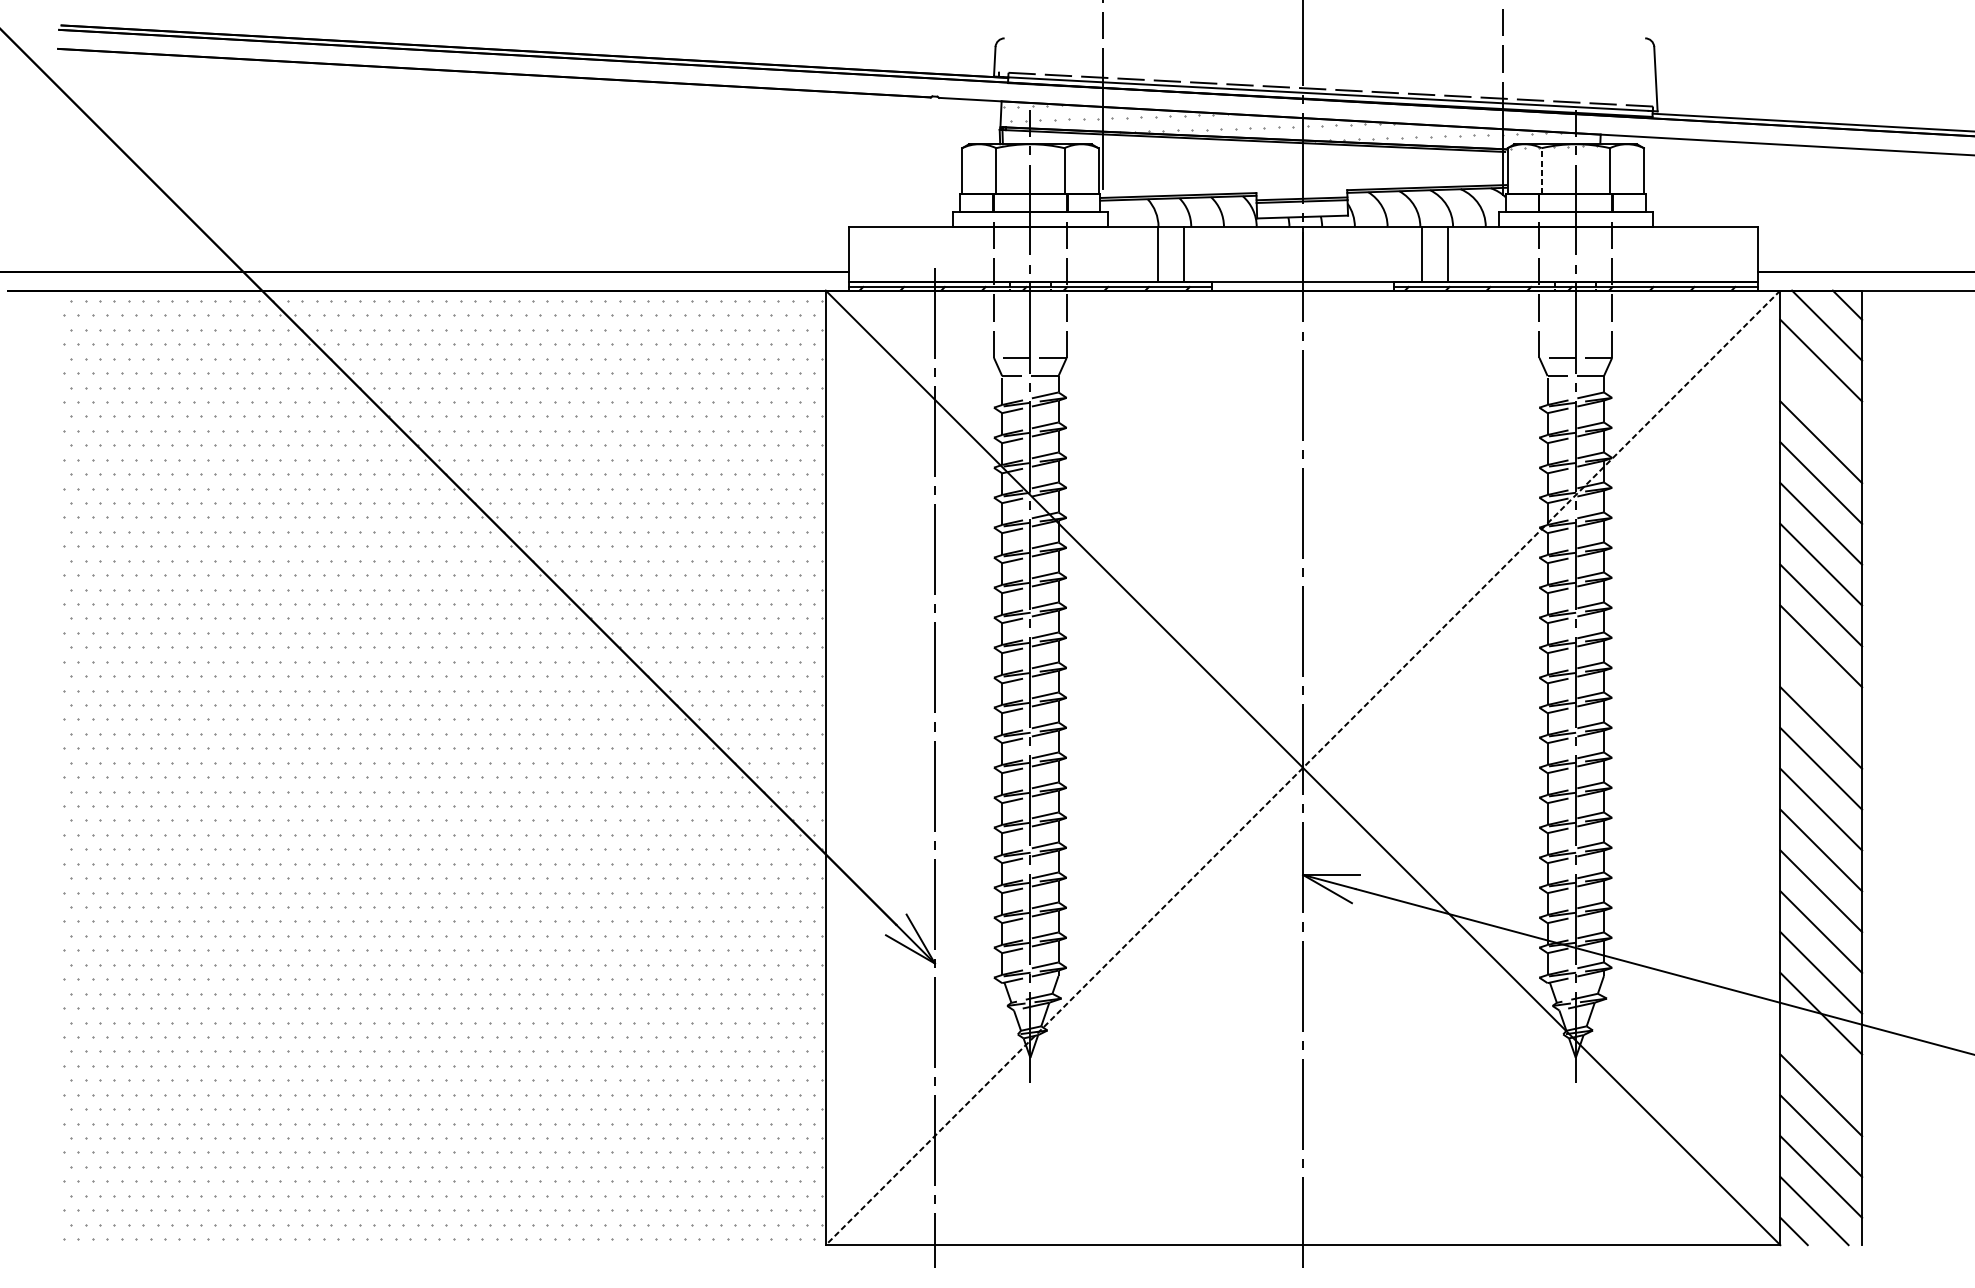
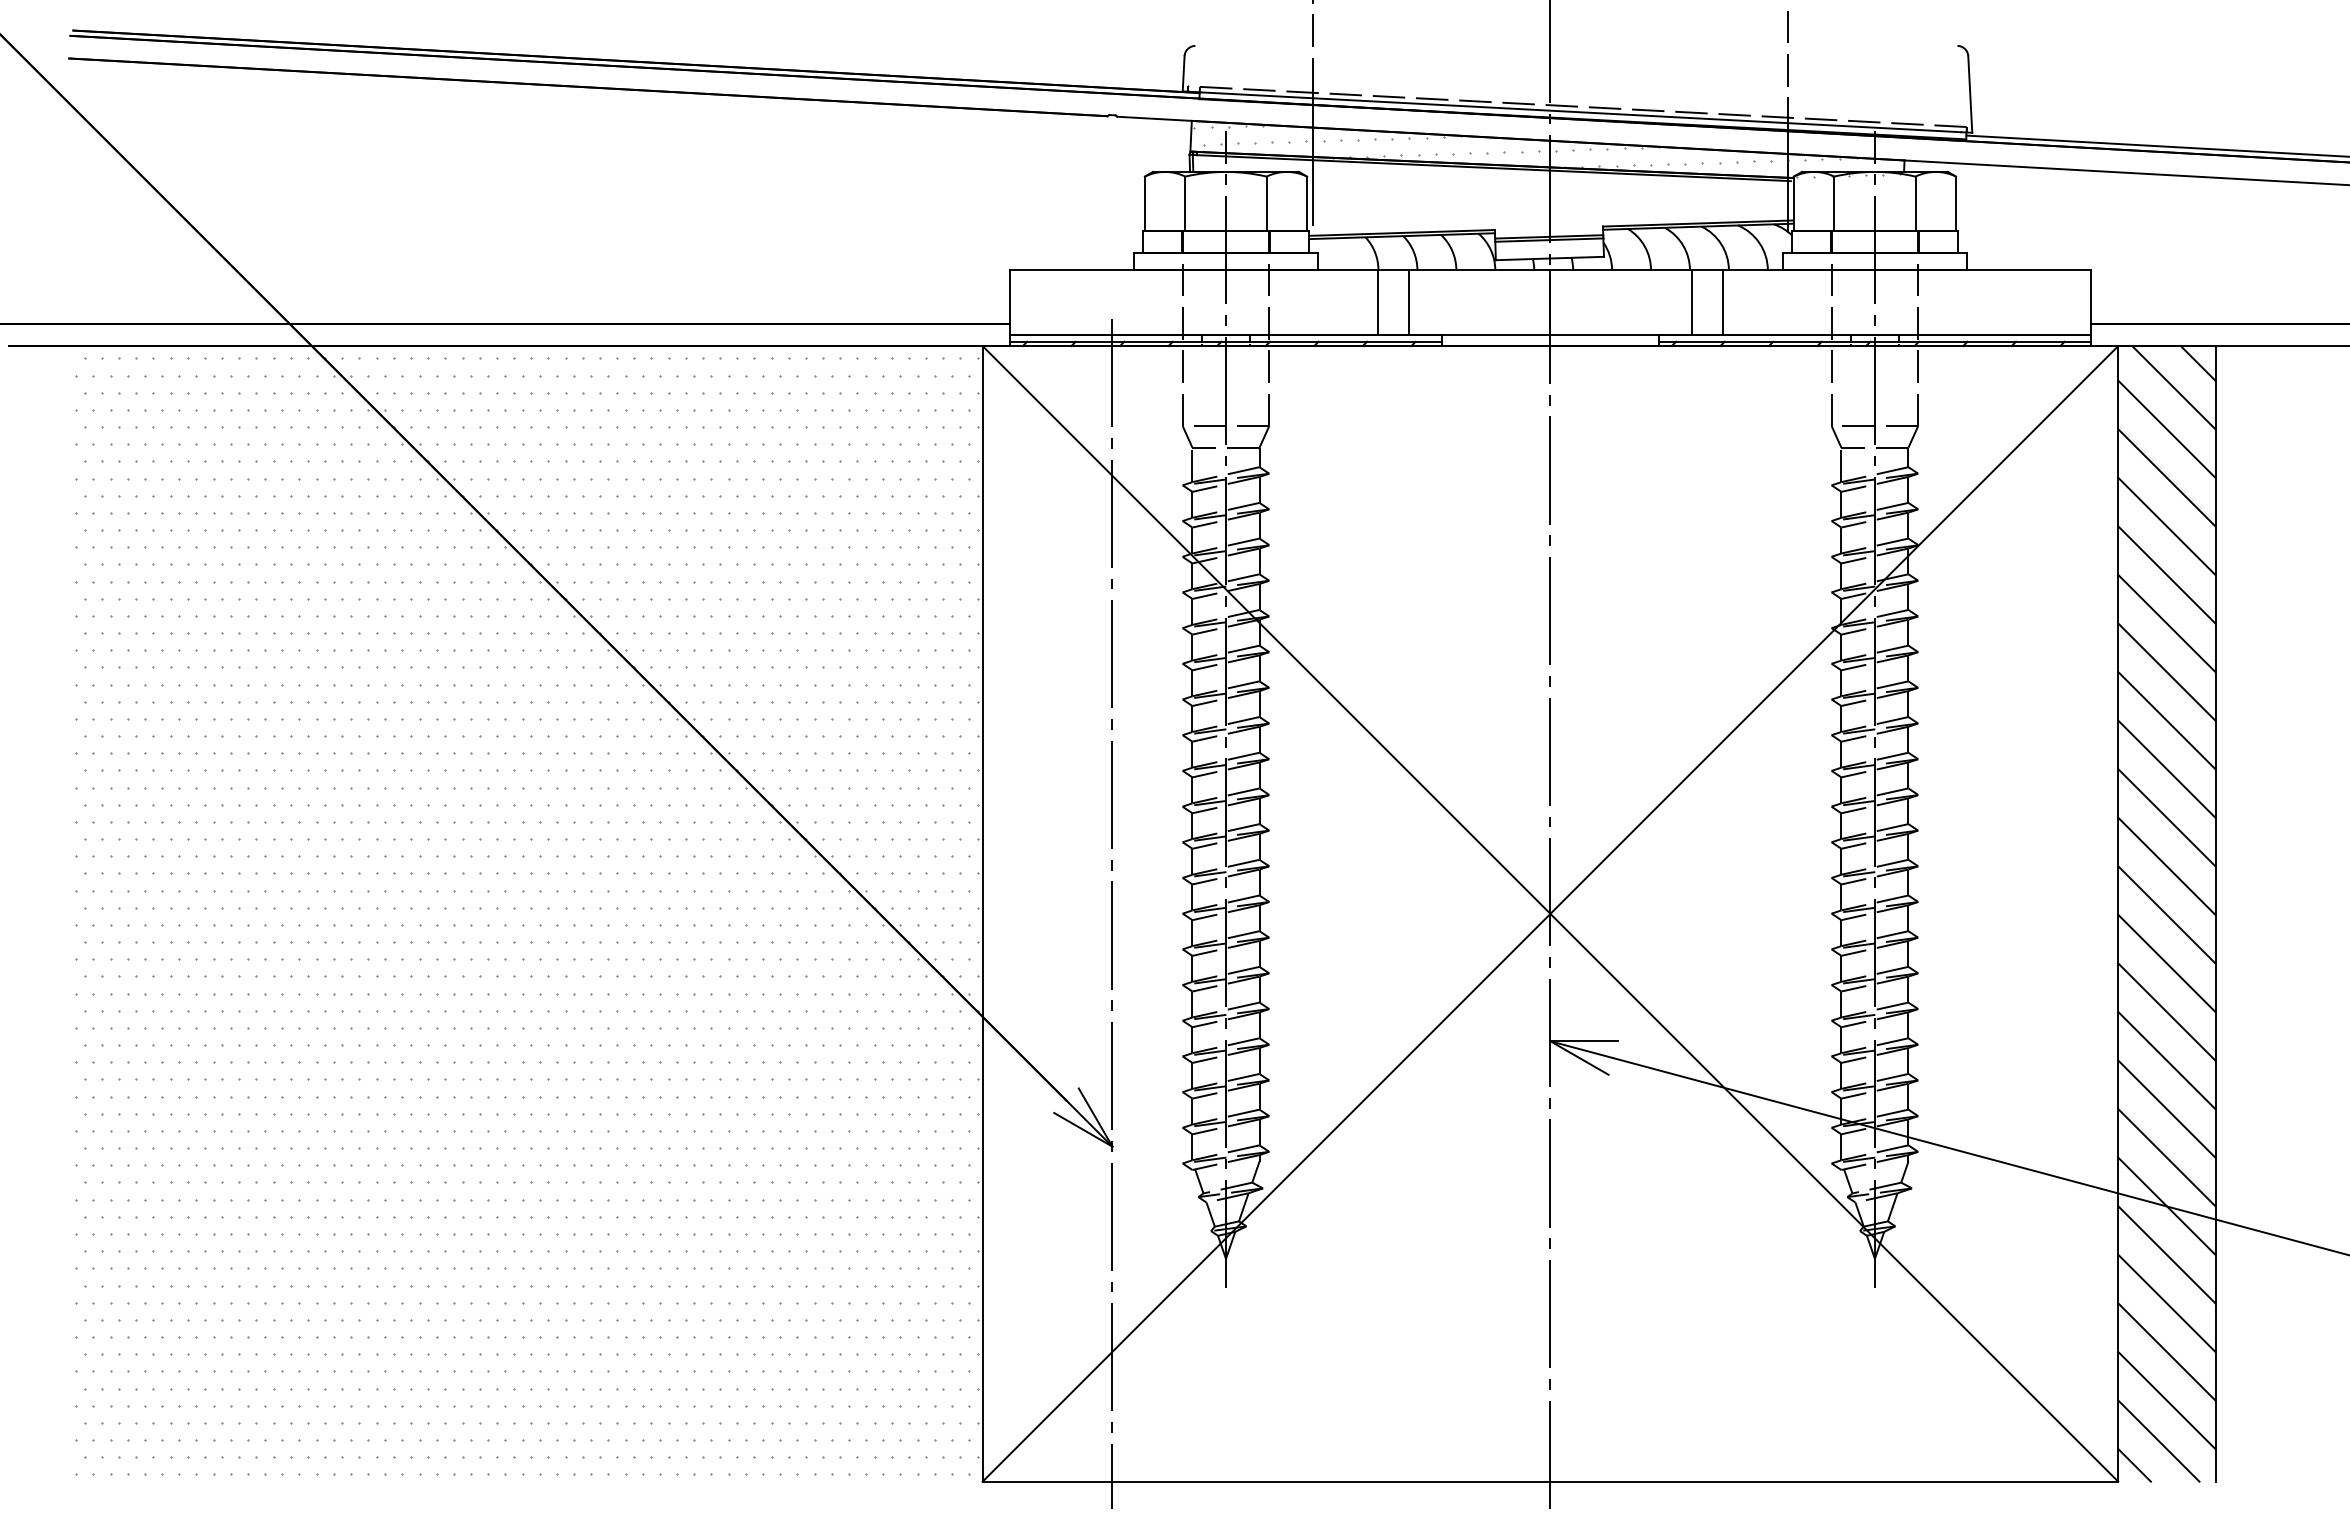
line: (1541, 170) -> (1834, 203), dashed -> solid
line: (1820, 401) -> (2166, 477), added
line: (1820, 686) -> (2166, 817), added
line: (1303, 768) -> (1550, 914), dashed -> solid
line: (1820, 1054) -> (2166, 1254), added

